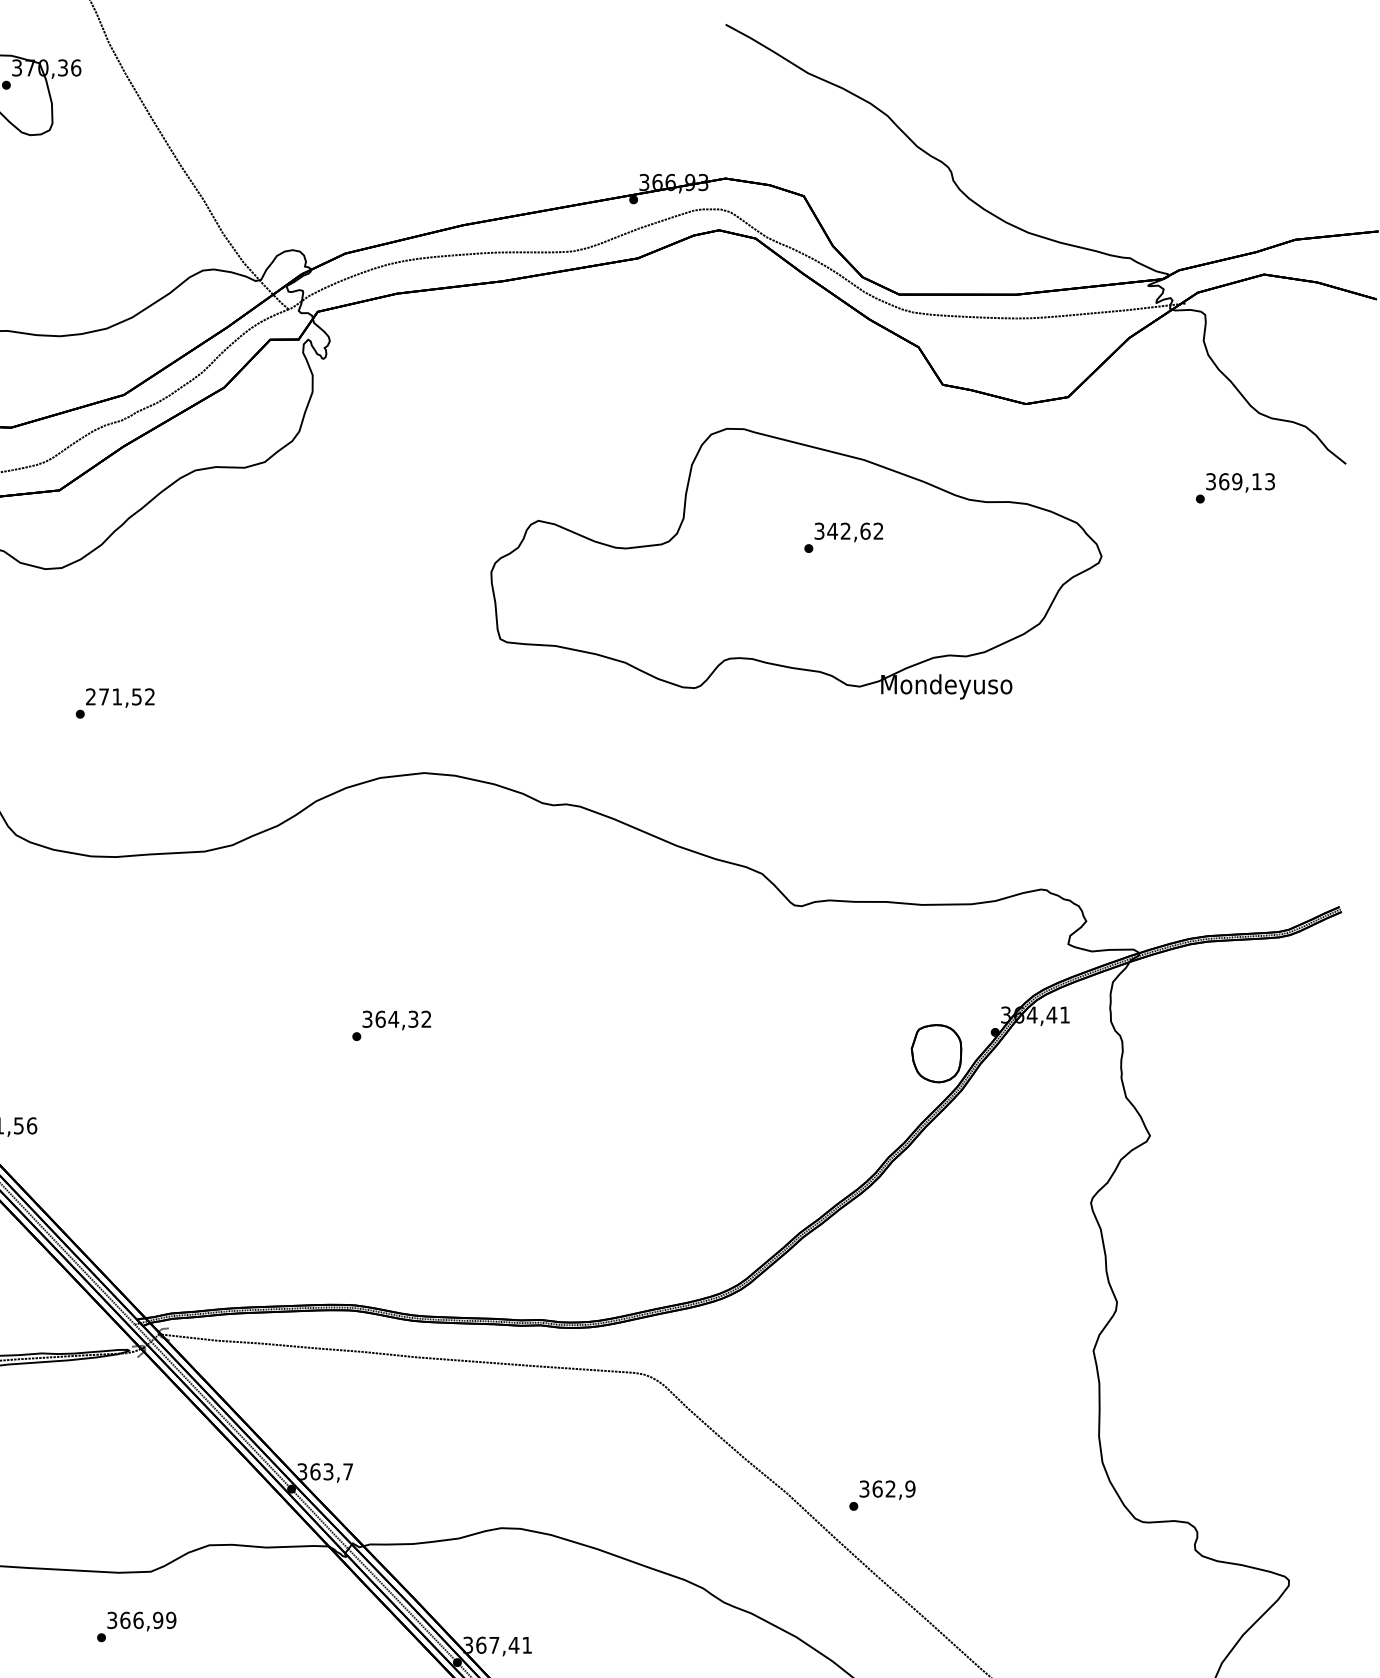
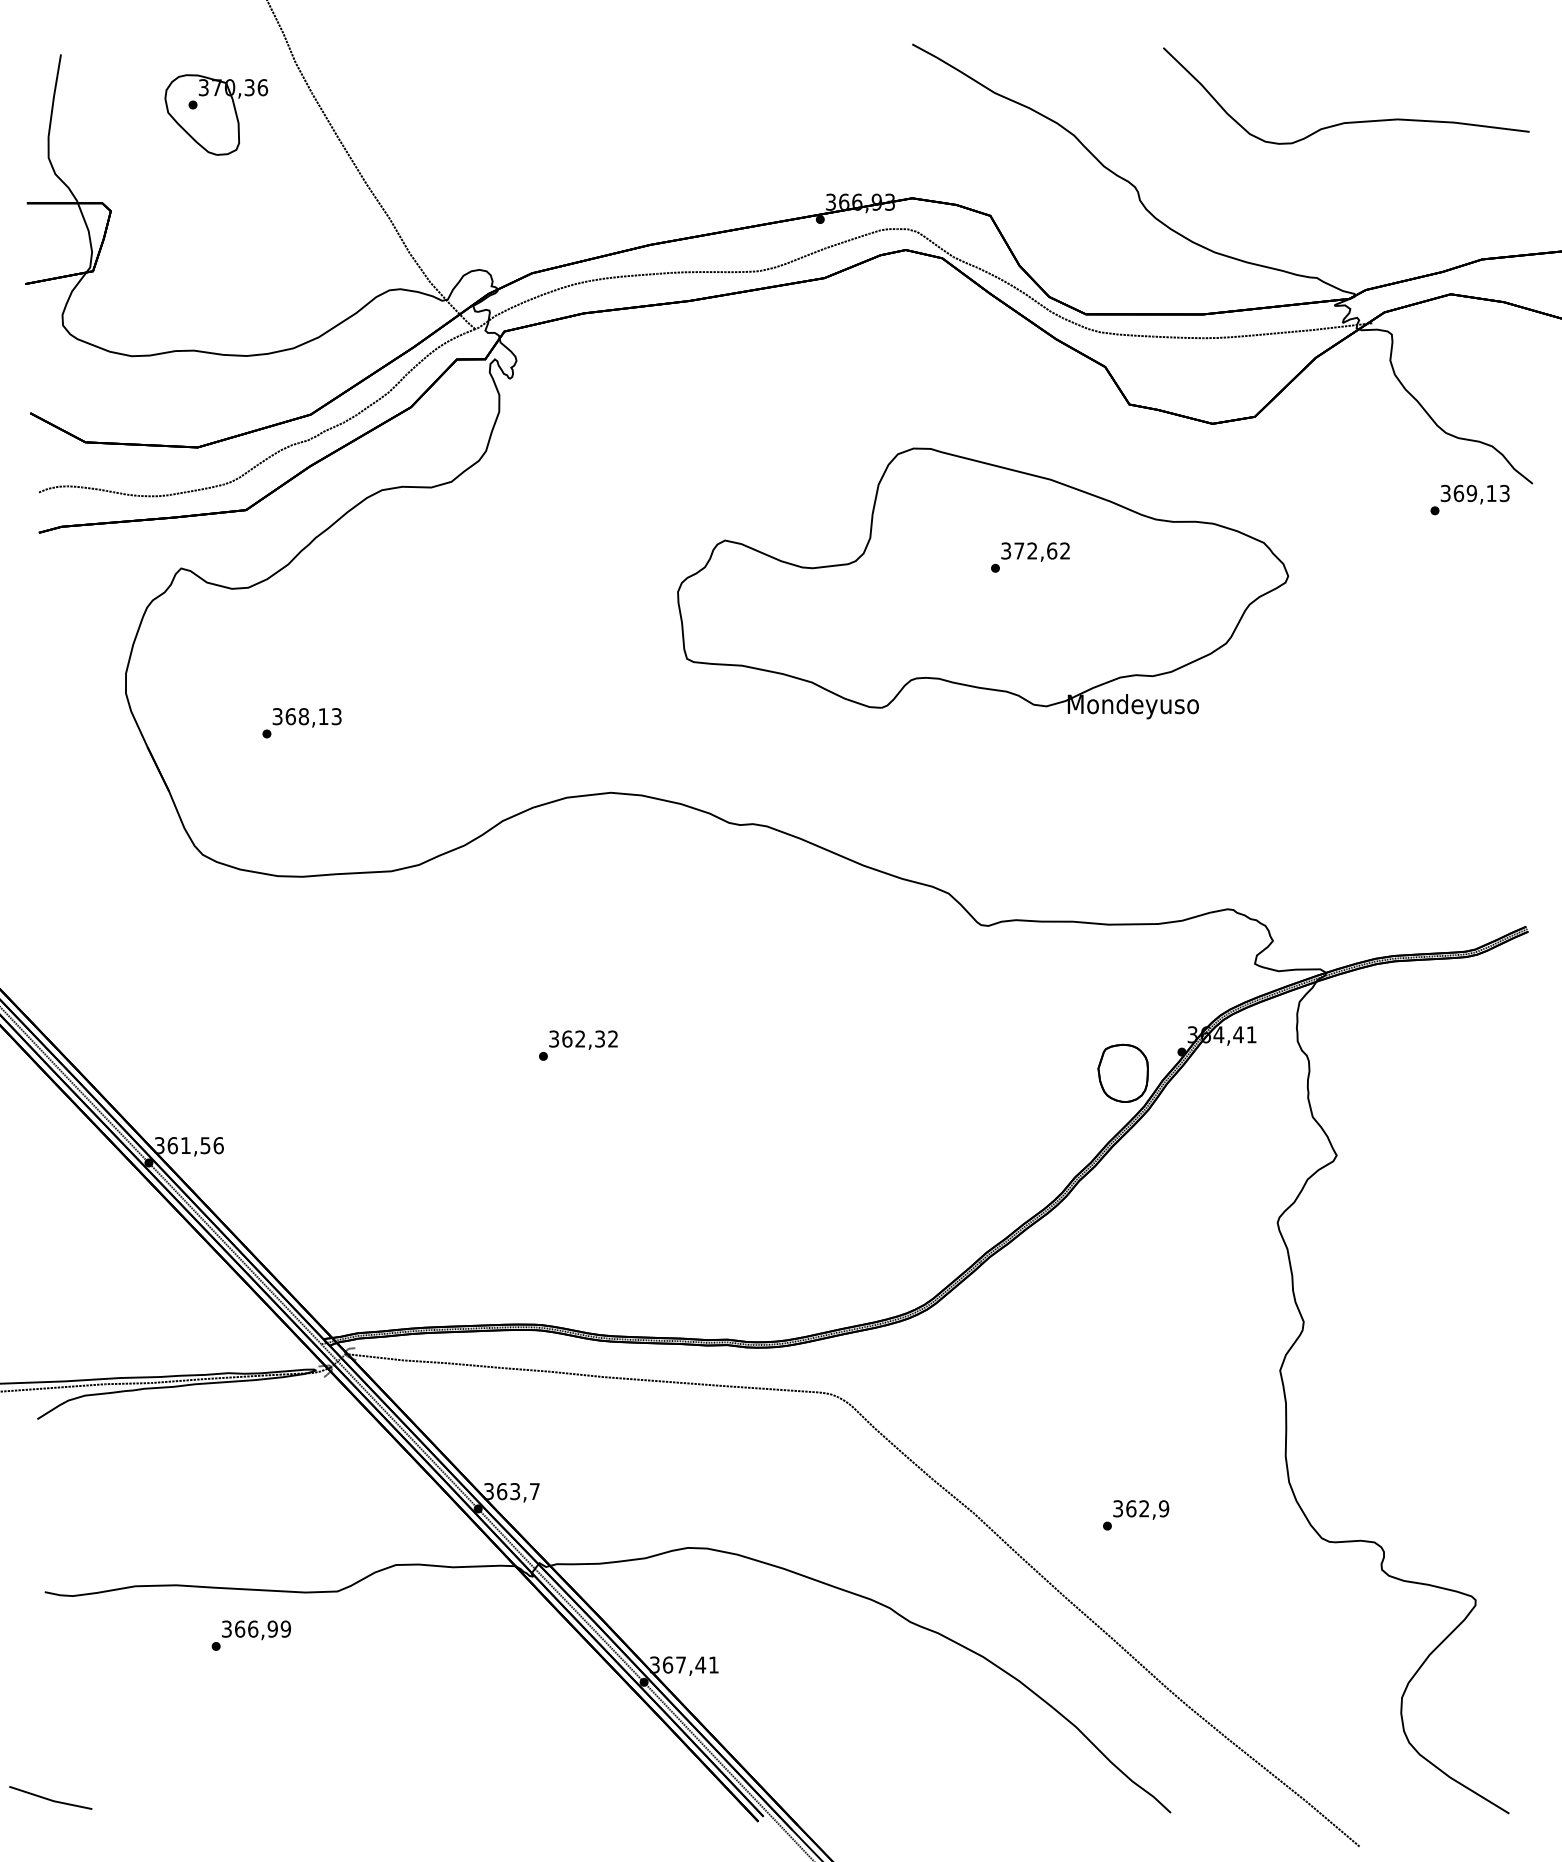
part: (1161, 101) -> (1348, 121), added
text: (1234, 487) -> (1469, 499), moved
text: (831, 530) -> (1018, 550), 342,62 -> 372,62
text: (119, 696) -> (306, 716), 271,52 -> 368,13
text: (393, 1018) -> (580, 1038), 364,32 -> 362,32
text: (882, 1495) -> (1136, 1515), moved
text: (135, 1626) -> (250, 1635), moved

